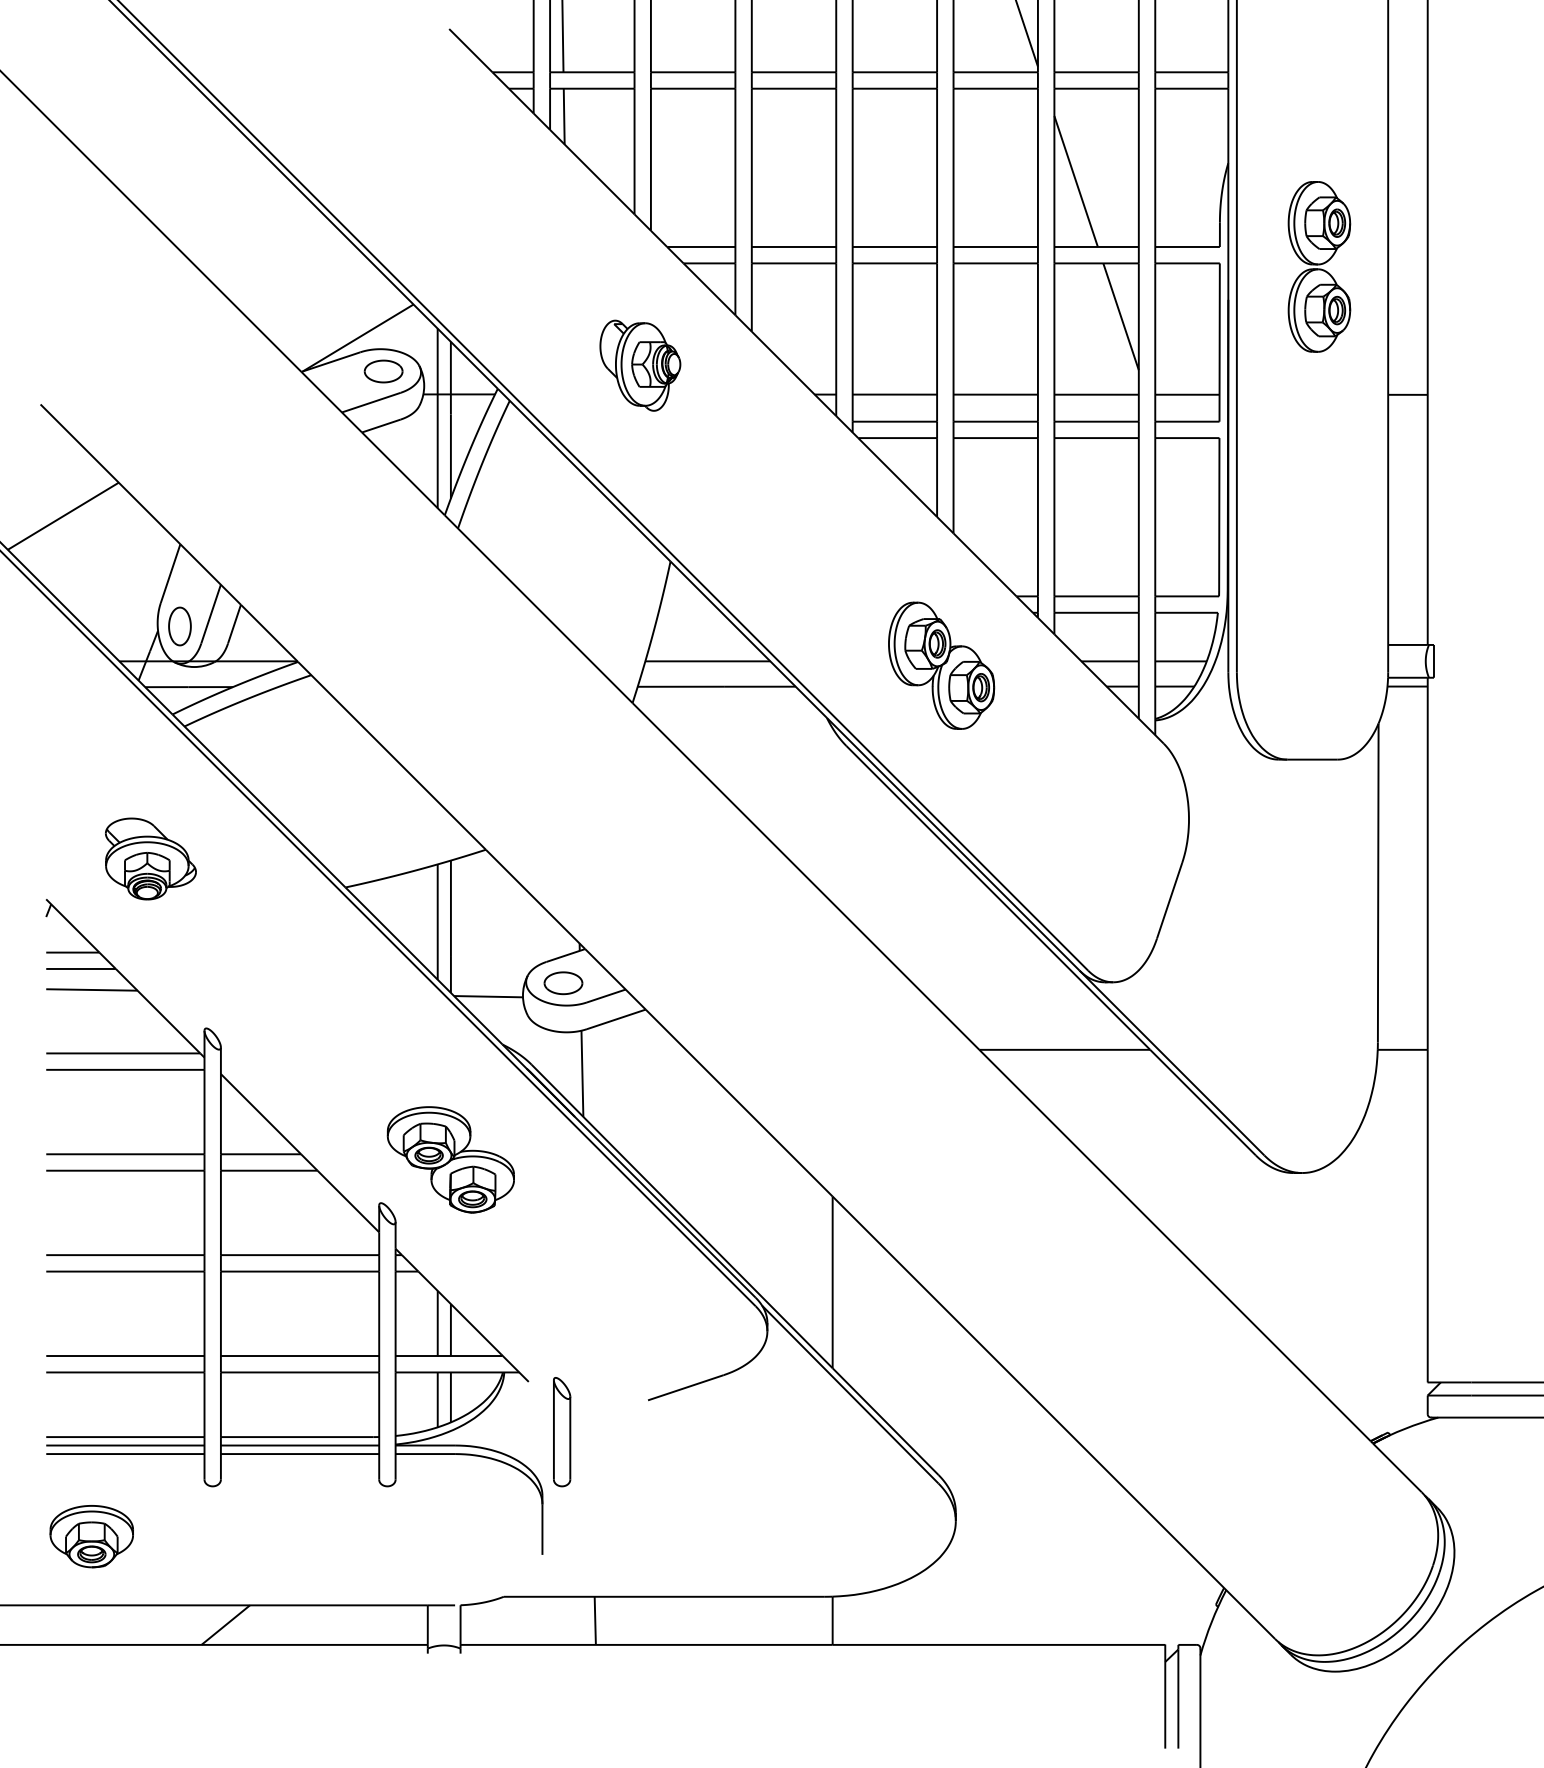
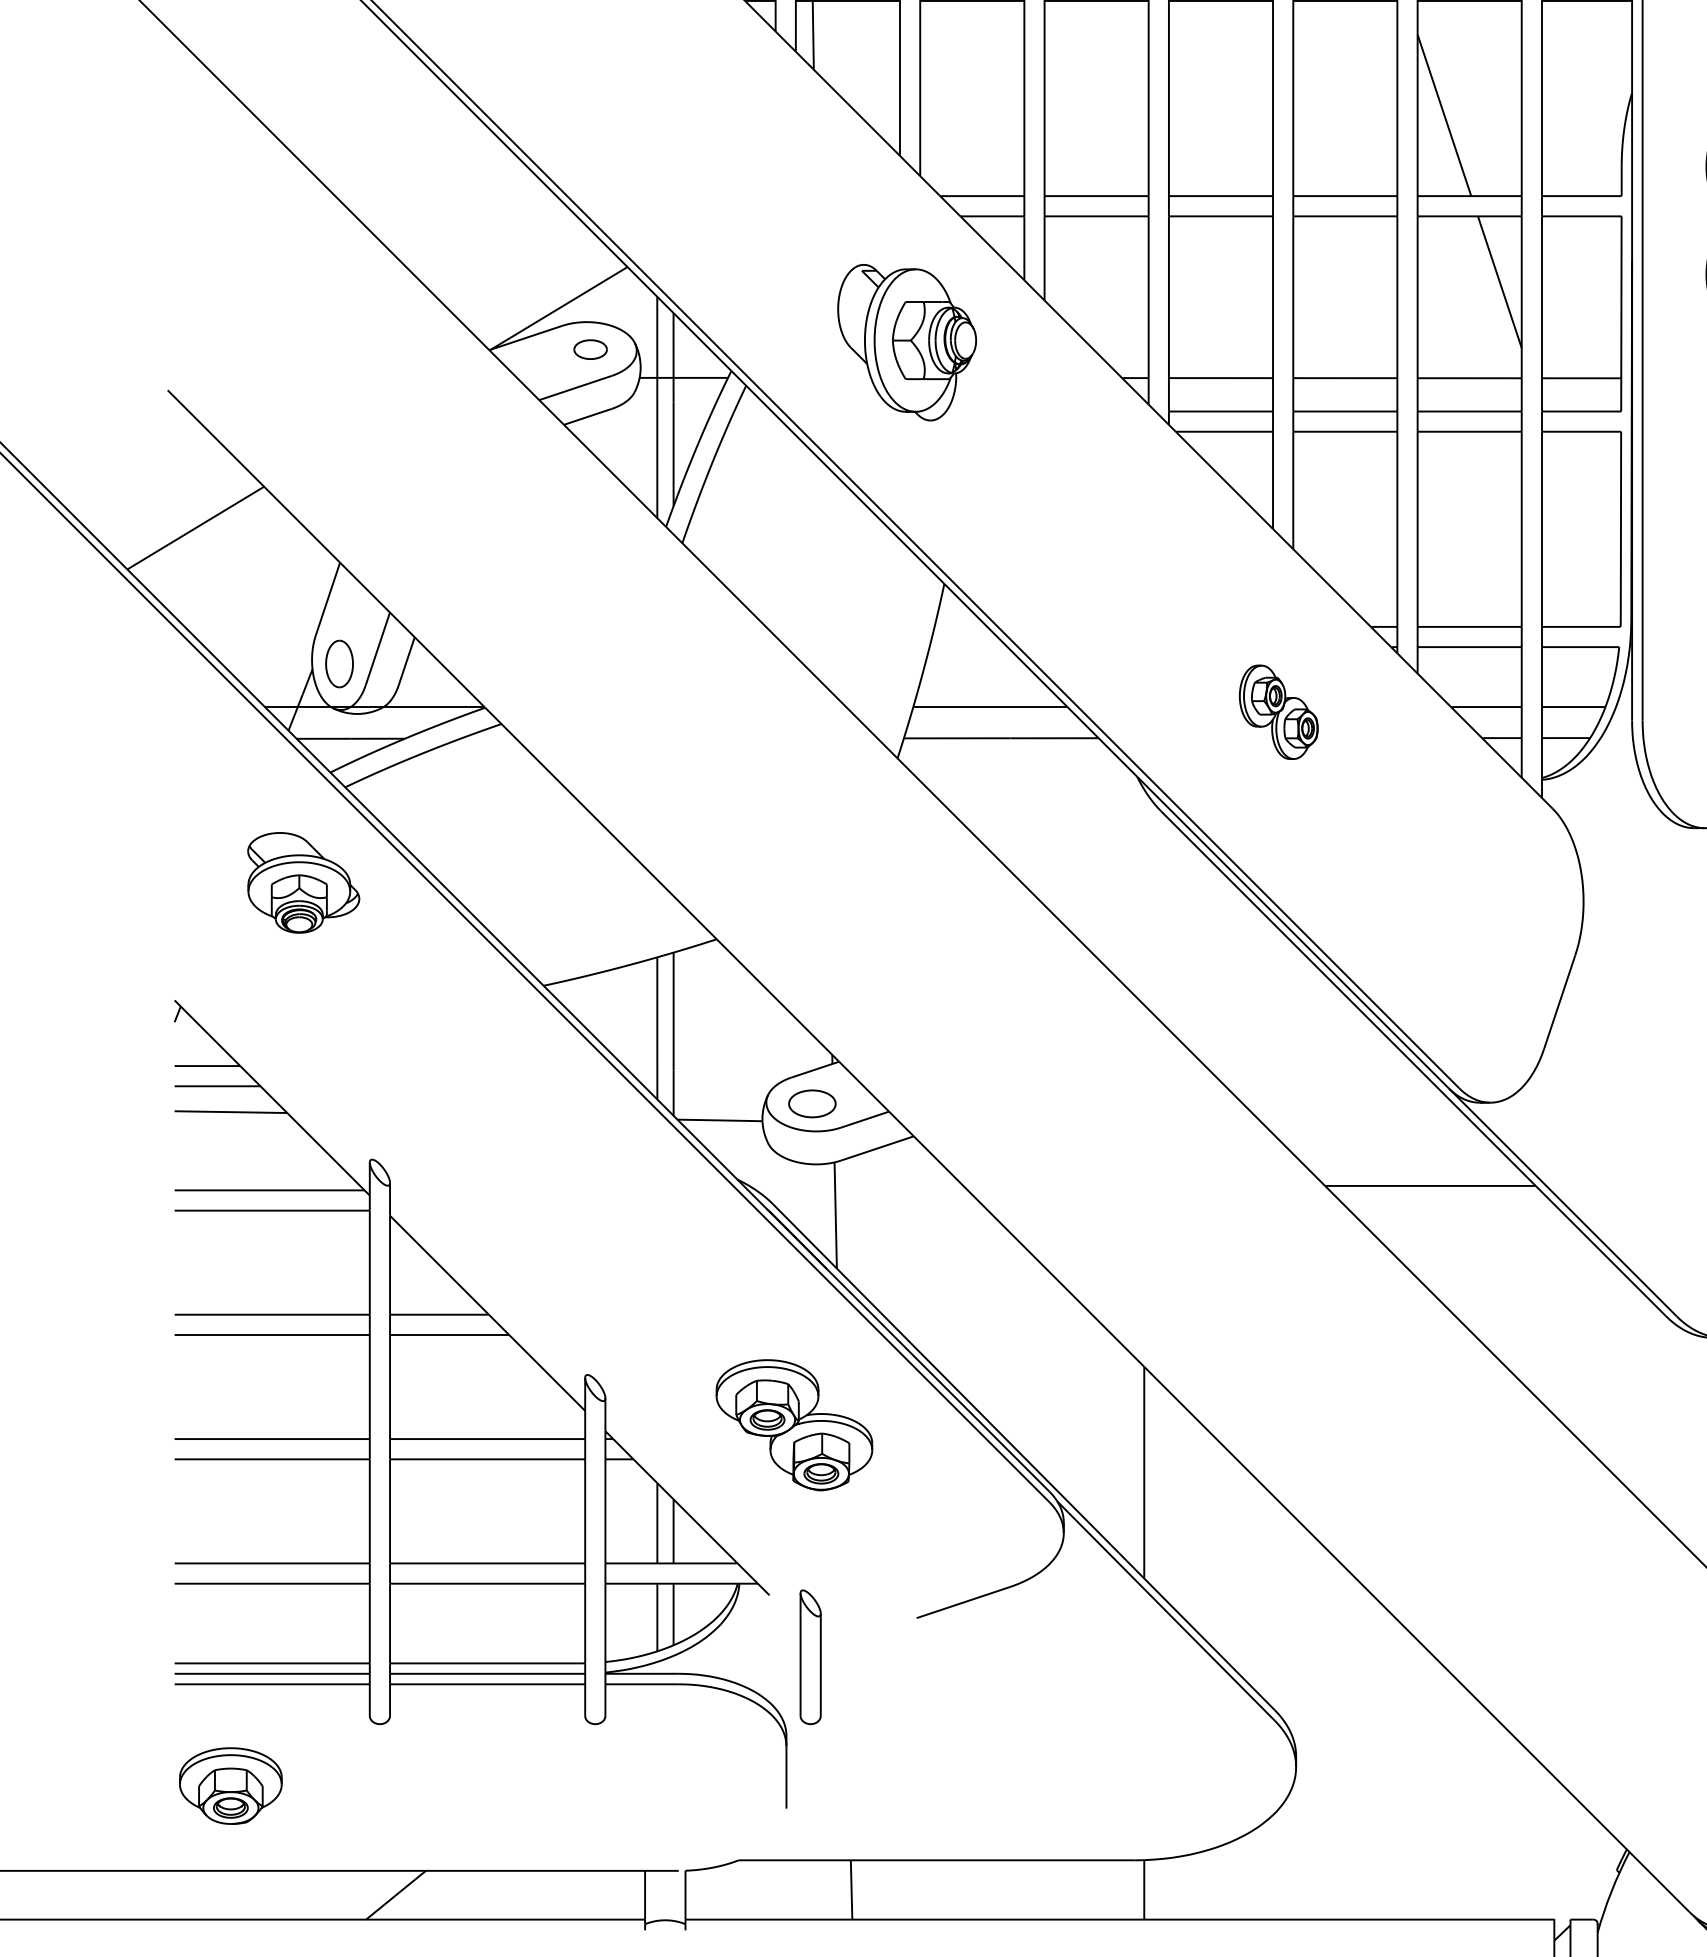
part: (640, 365) -> (907, 342), size x1.4
part: (383, 371) -> (590, 349), size x0.7
part: (941, 665) -> (1278, 712), size x0.6
part: (150, 858) -> (303, 882), moved
part: (450, 1159) -> (793, 1424), moved

